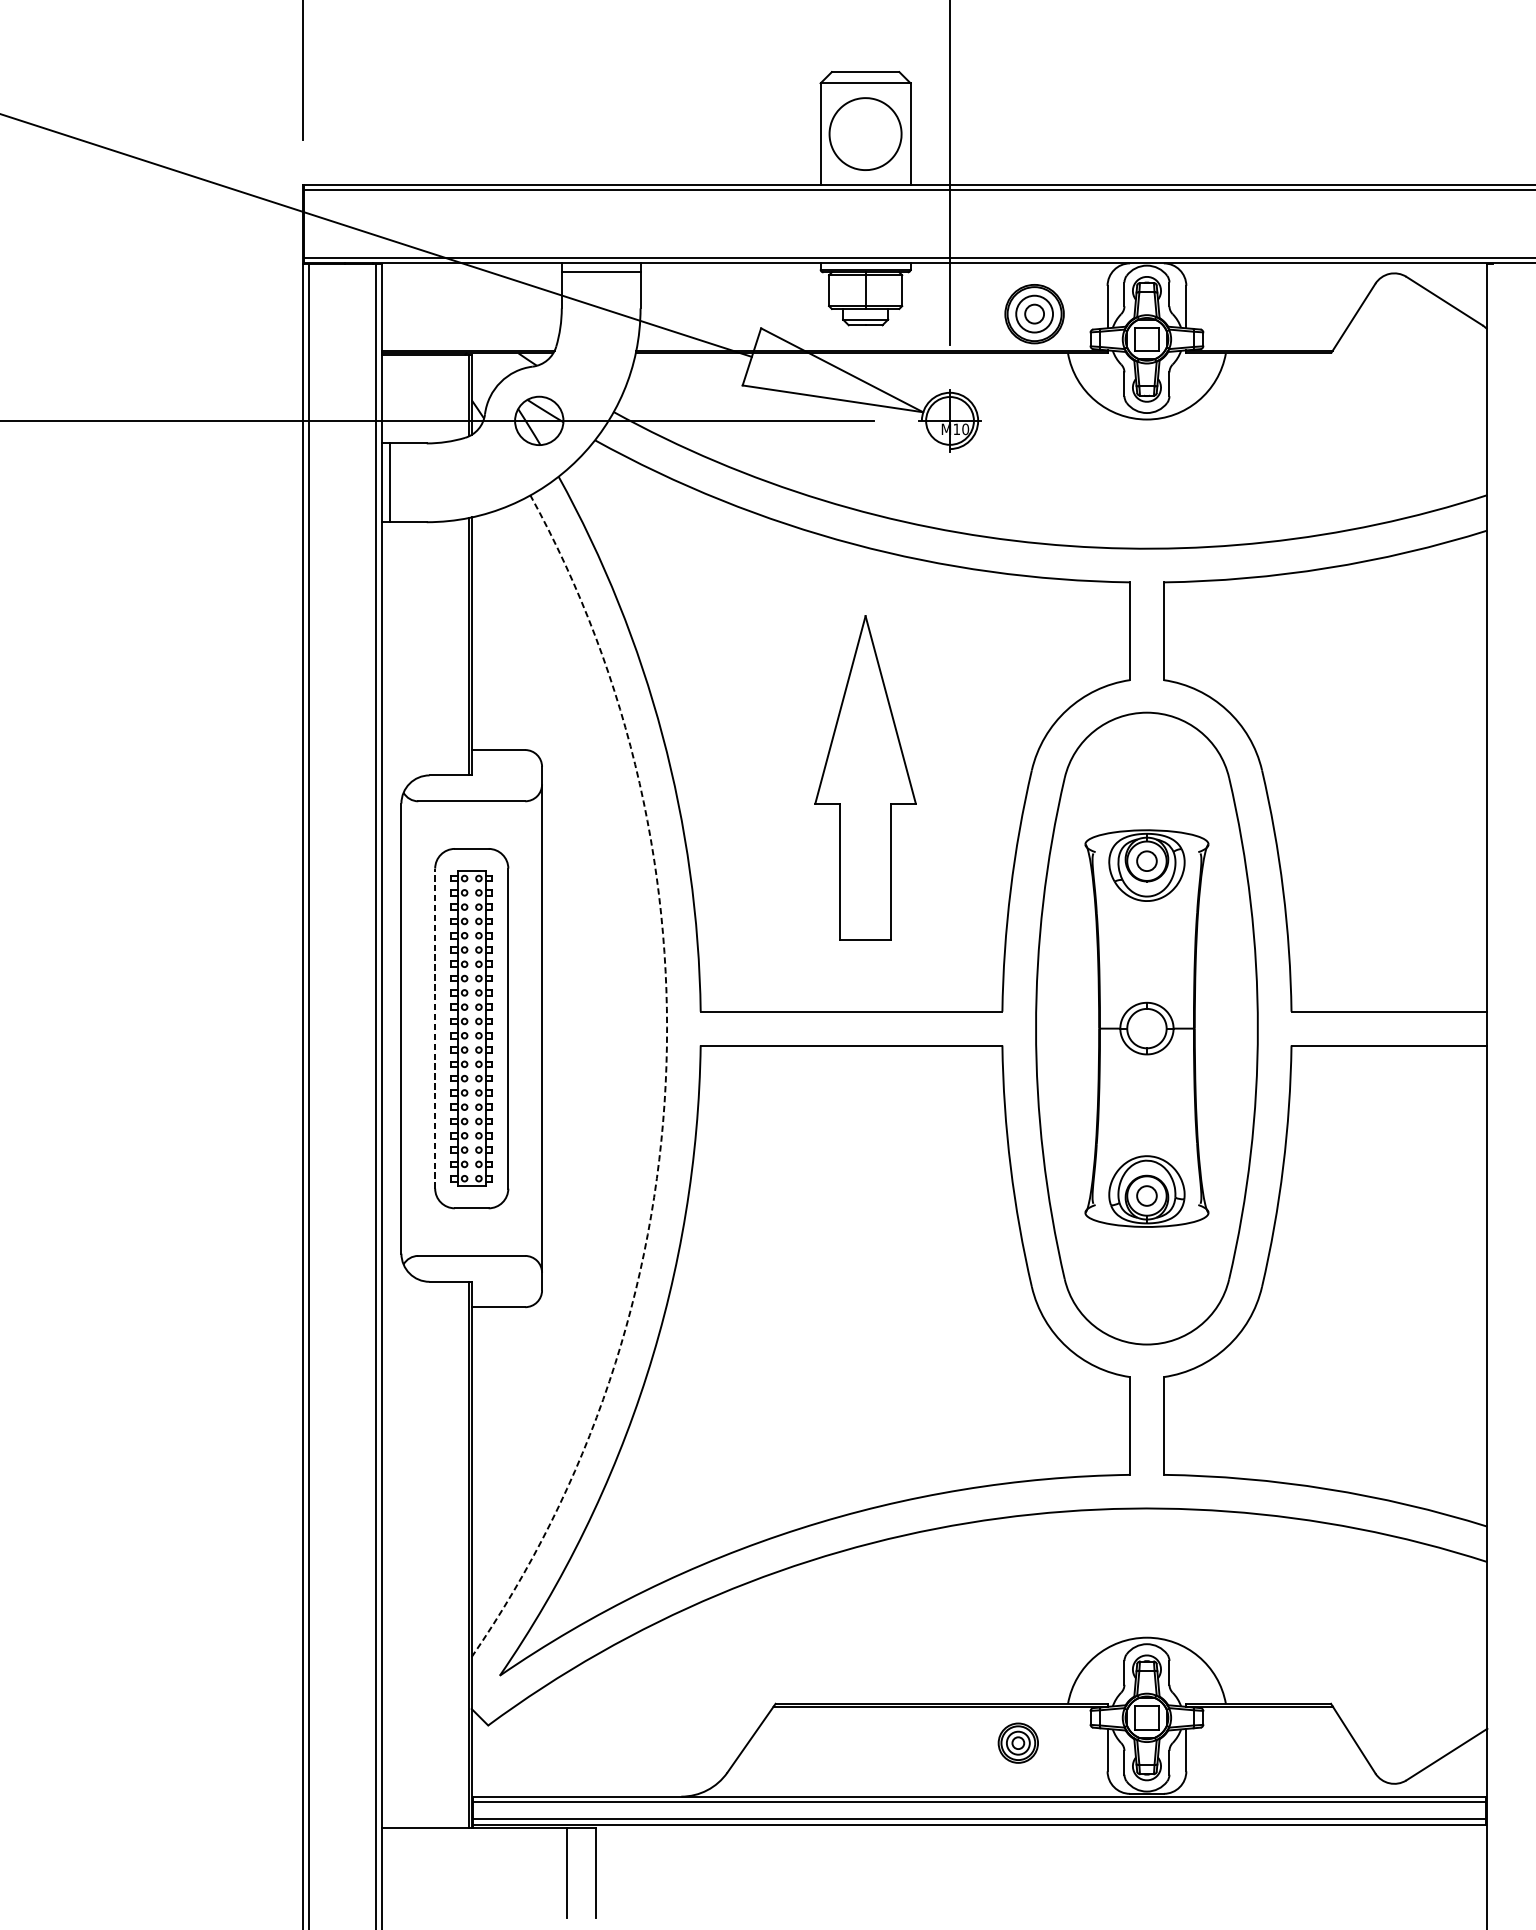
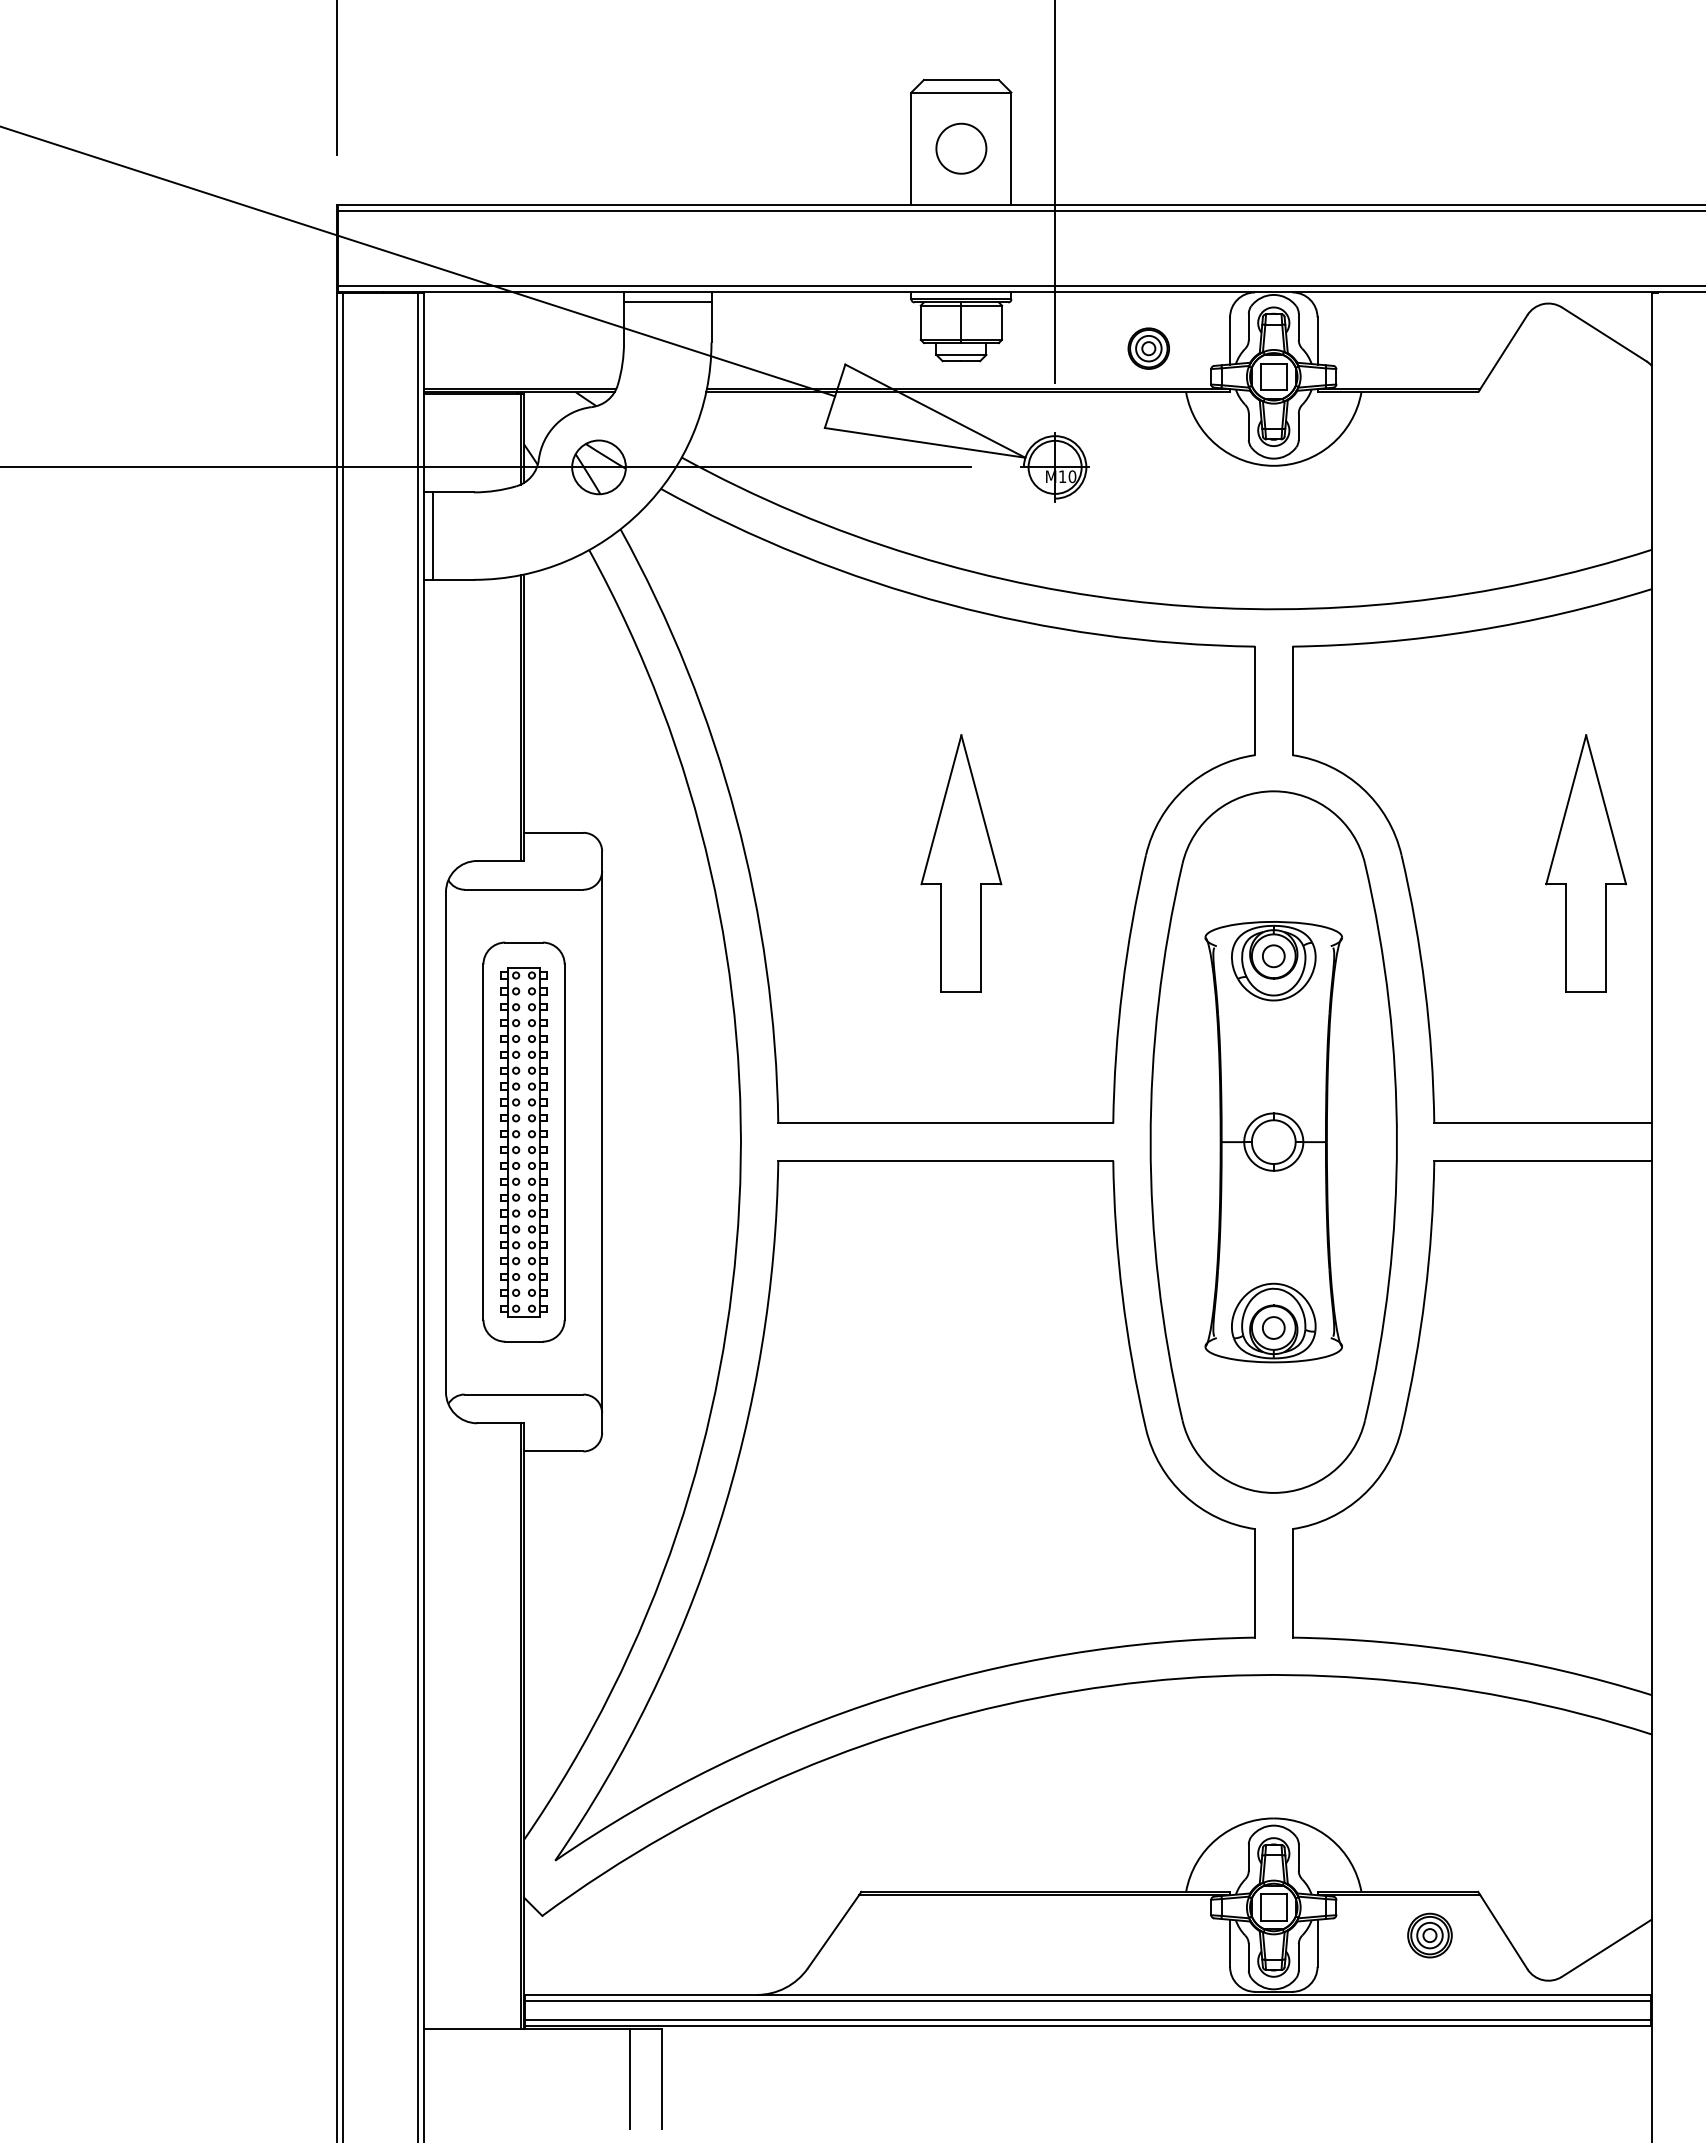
part: (865, 133) -> (961, 148), size x0.62
part: (1034, 313) -> (1148, 348), size x0.62
part: (865, 777) -> (961, 863), size x0.71
part: (1428, 777) -> (1586, 863), added
line: (435, 1028) -> (483, 1142), dashed -> solid
arc: (665, 1084) -> (739, 1204), dashed -> solid
part: (1017, 1743) -> (1429, 1935), moved

